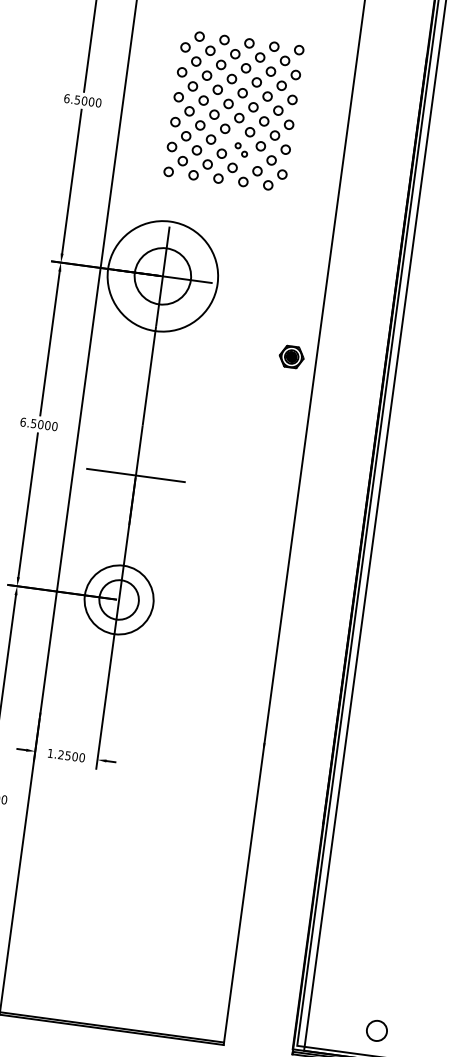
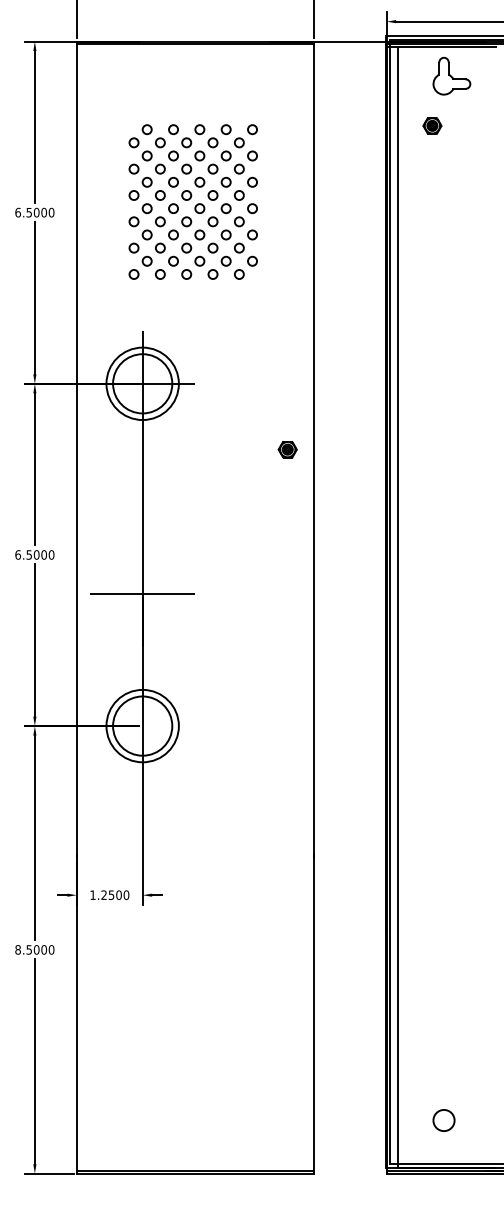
part: (241, 149) -> (206, 241), size x1.67
circle: (162, 276) -> (142, 383), size x0.62
part: (291, 356) -> (287, 449), size x0.71
circle: (119, 599) -> (142, 725), size x1.43
circle: (376, 1030) -> (443, 1120), moved

